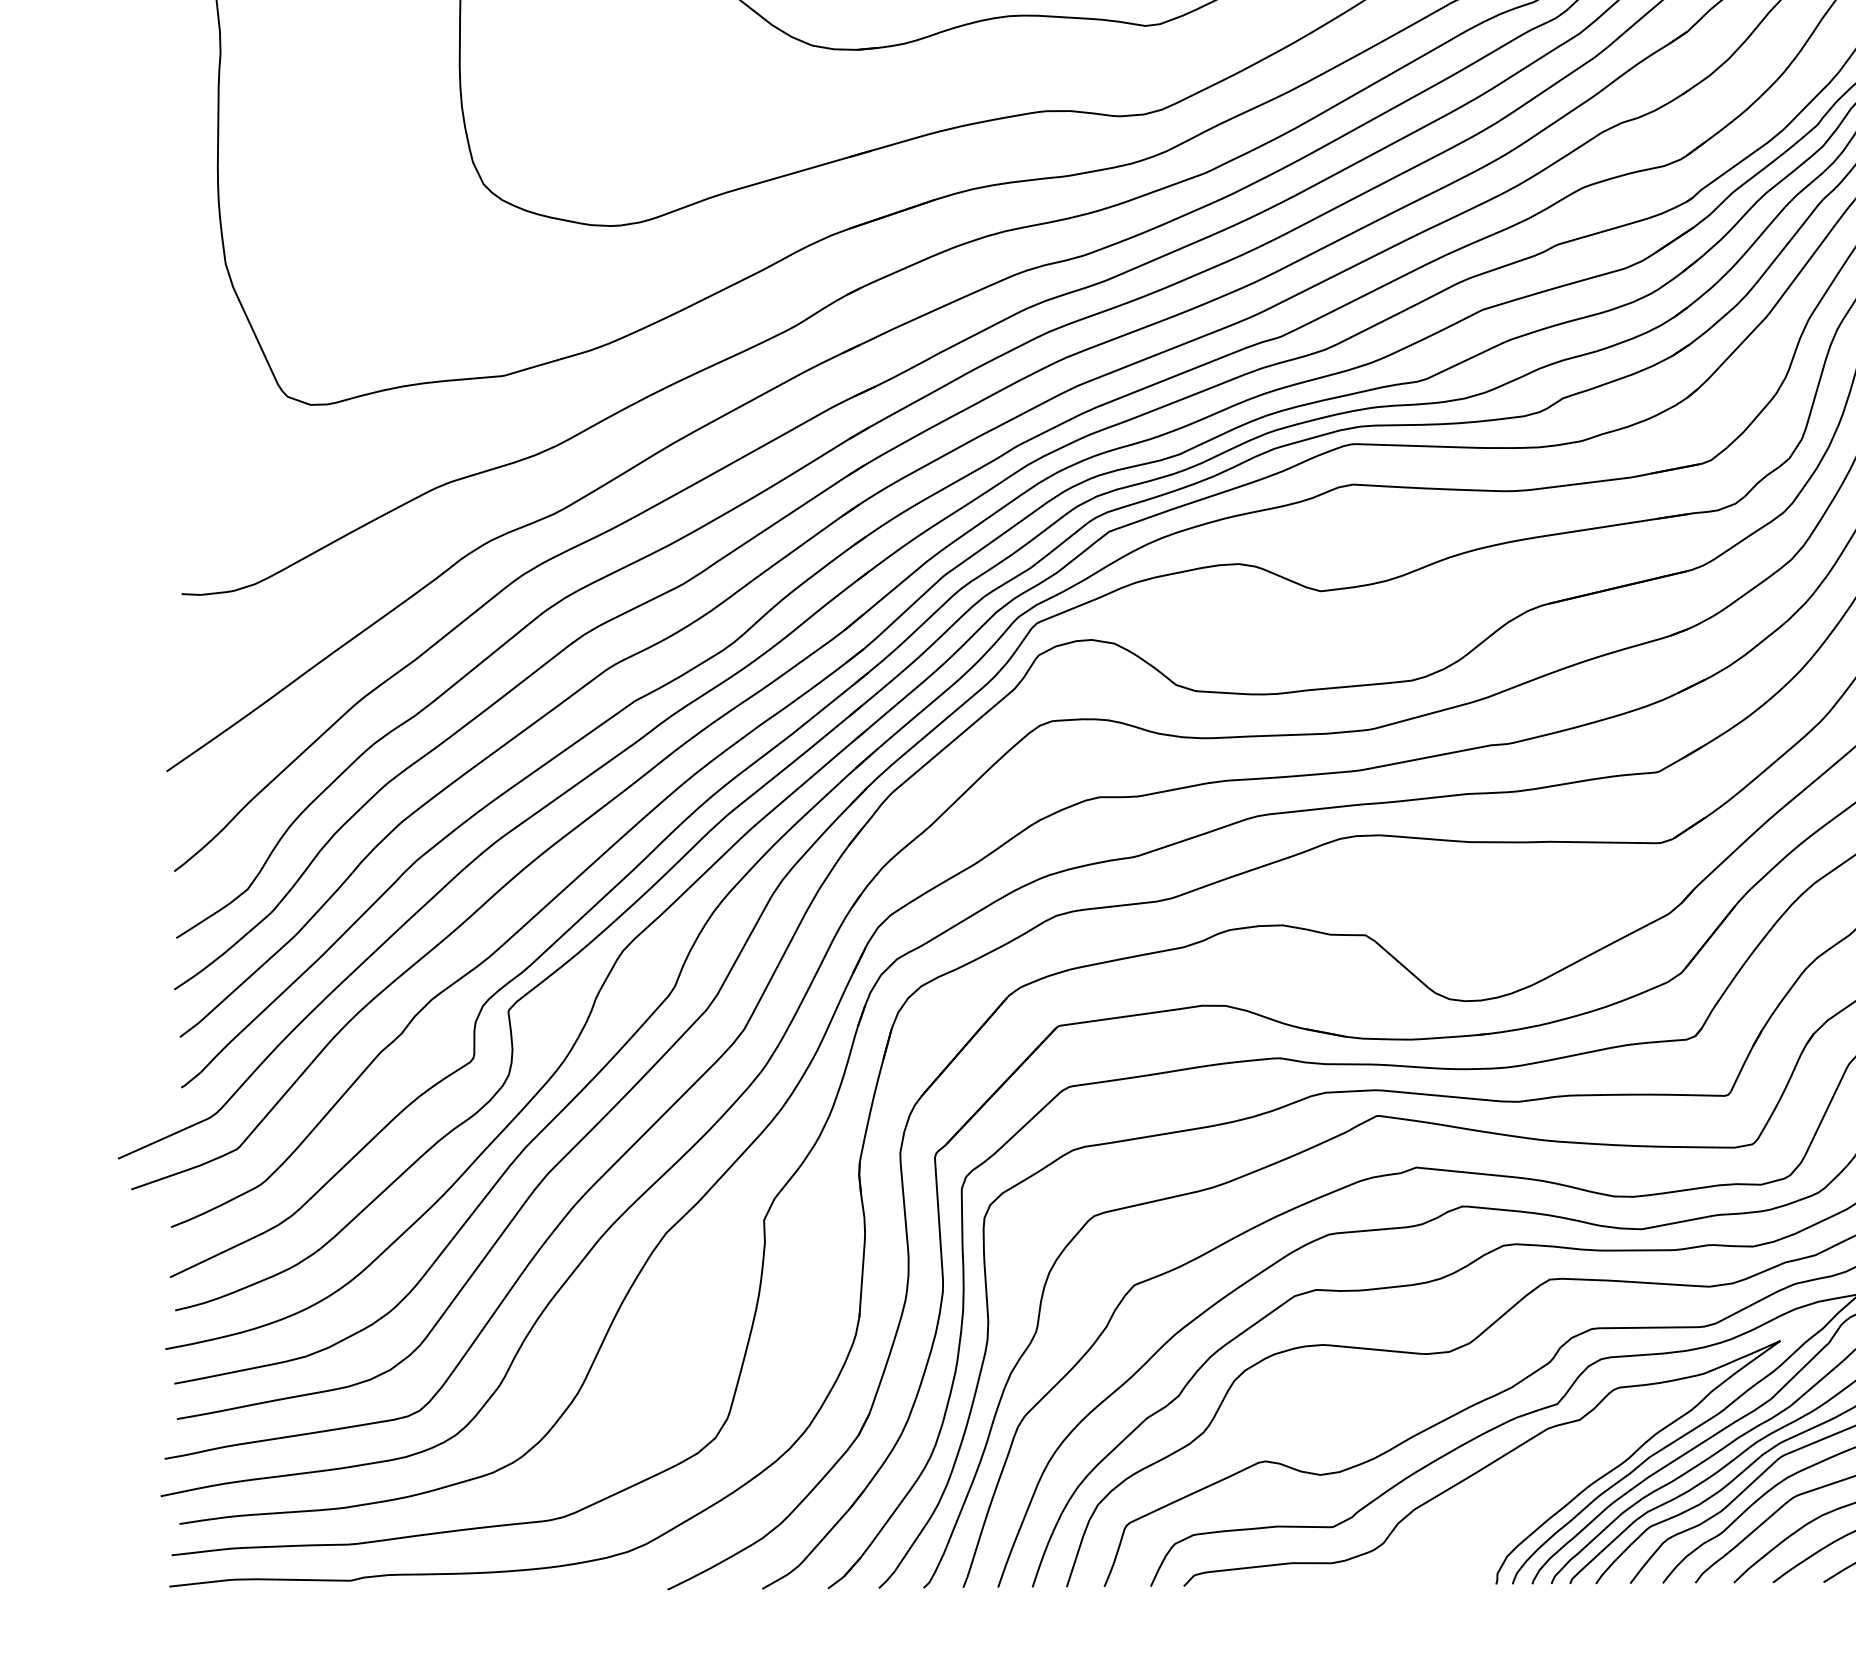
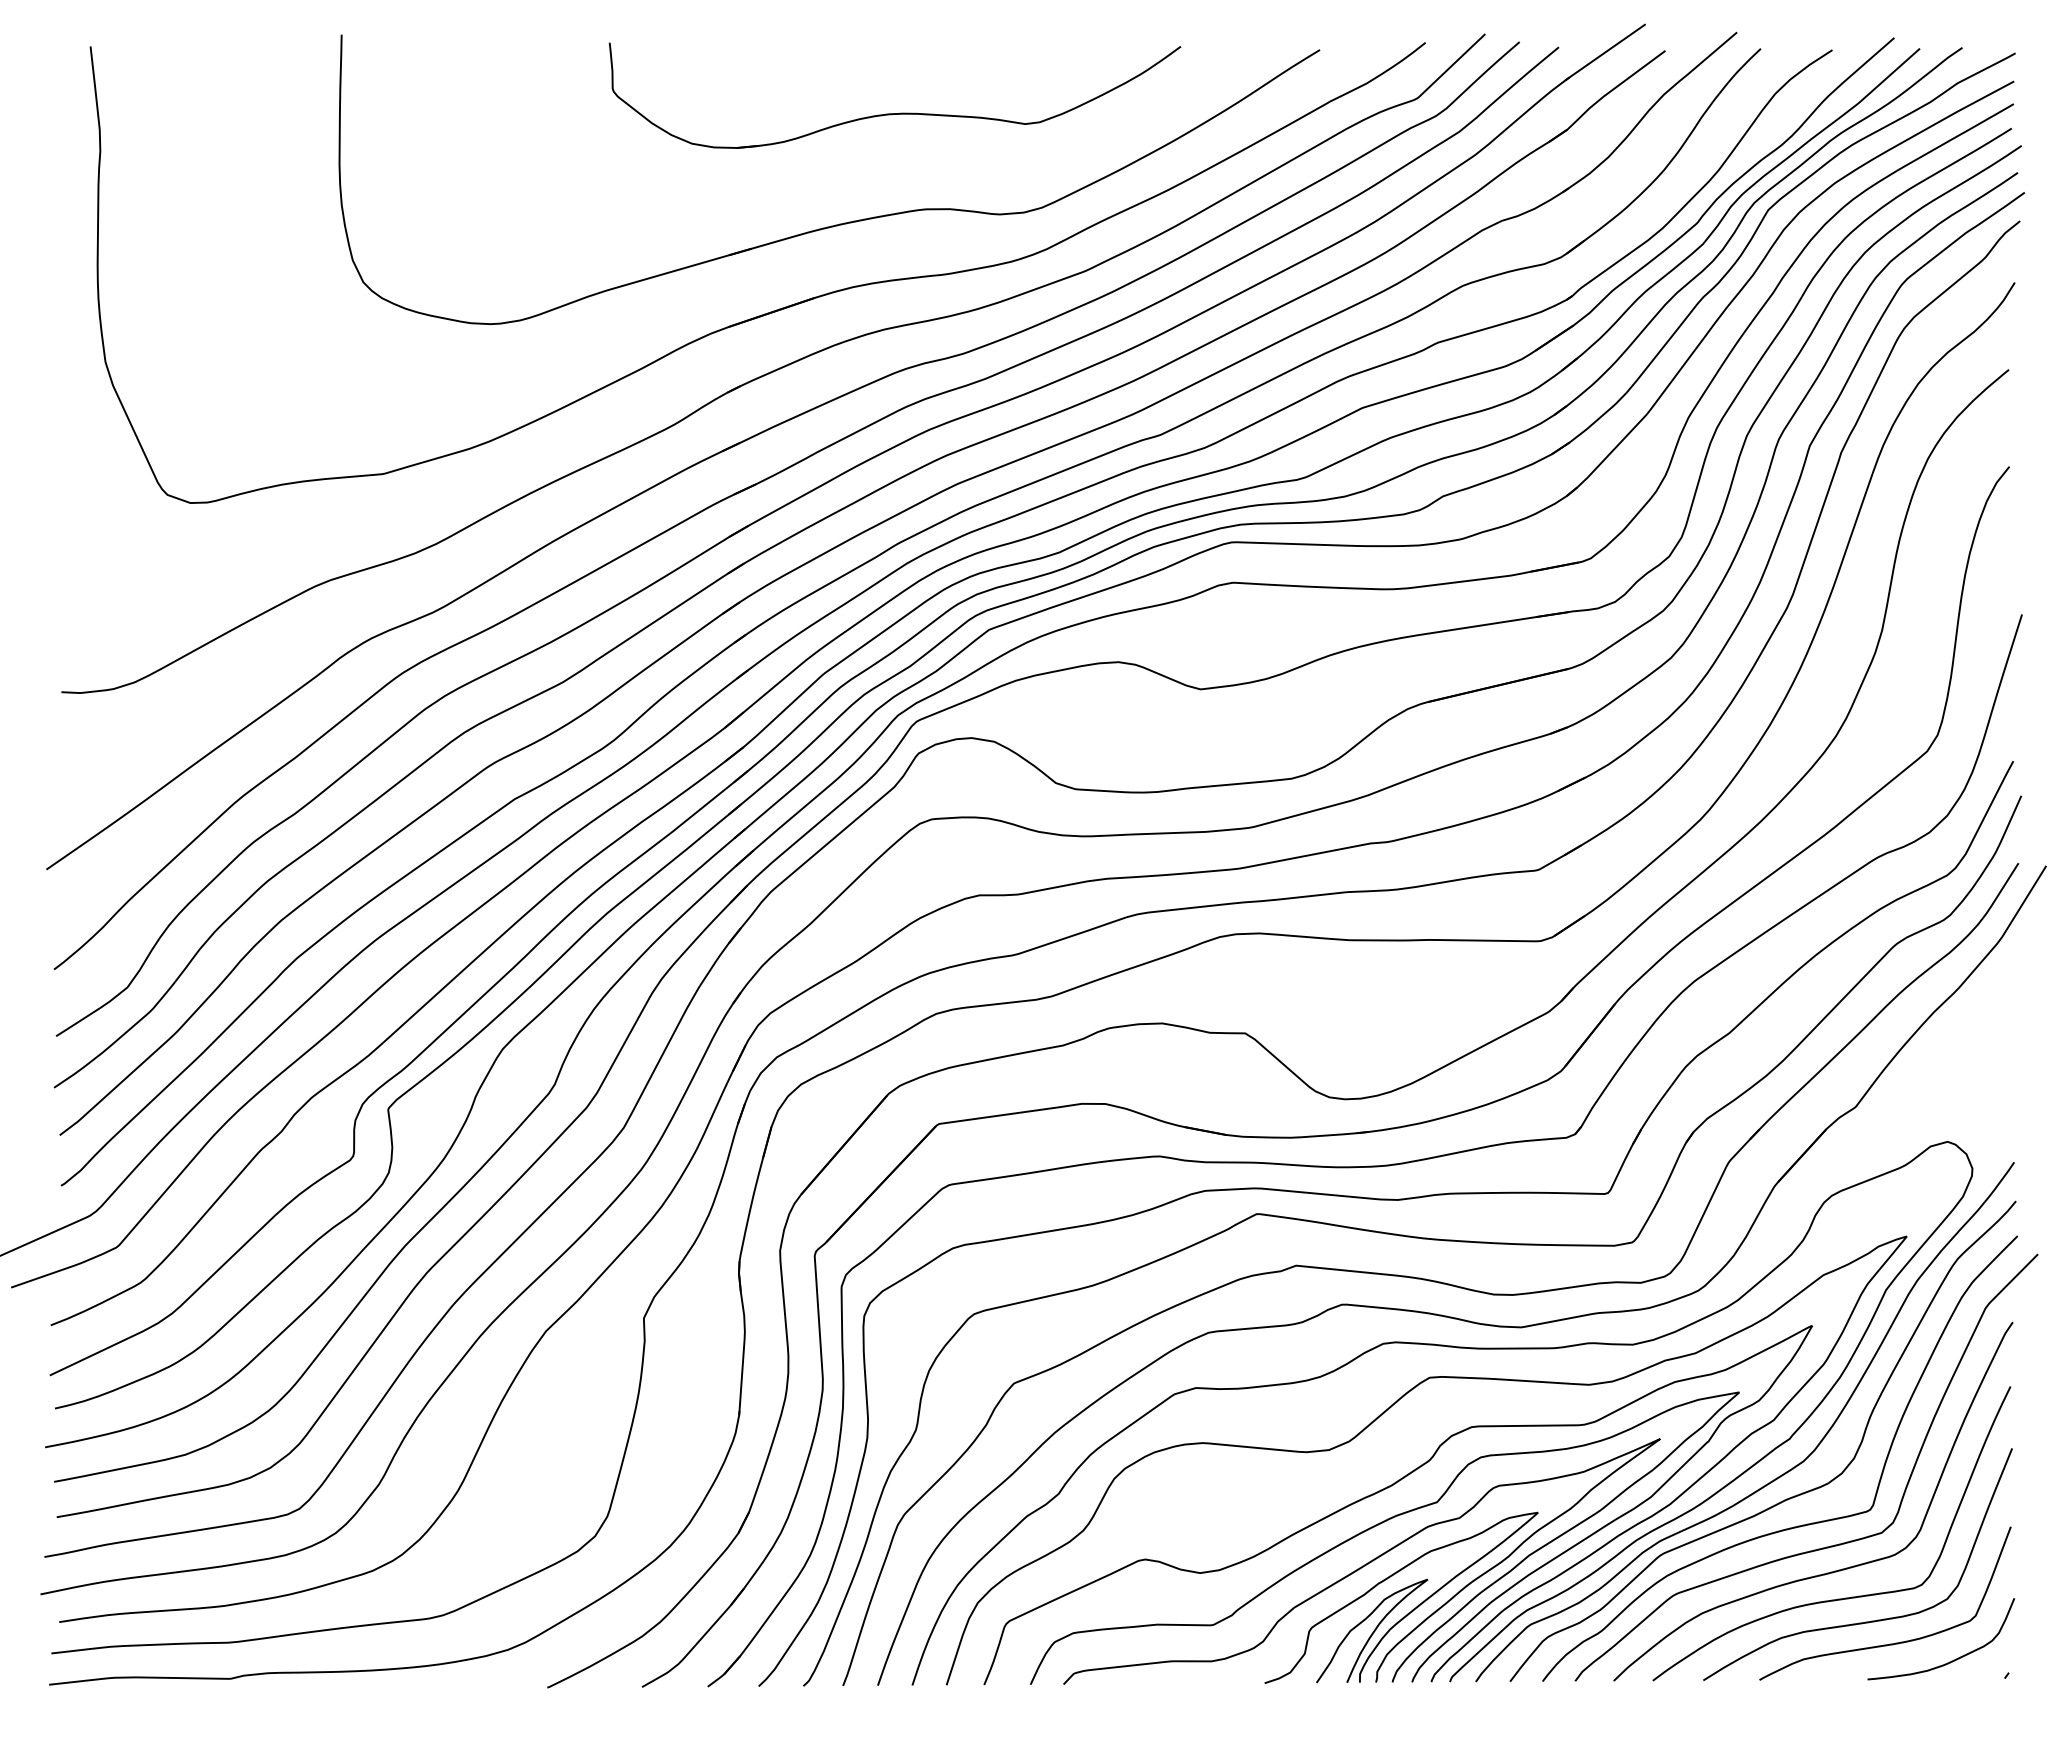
part: (1521, 1499) -> (1401, 1597), added

